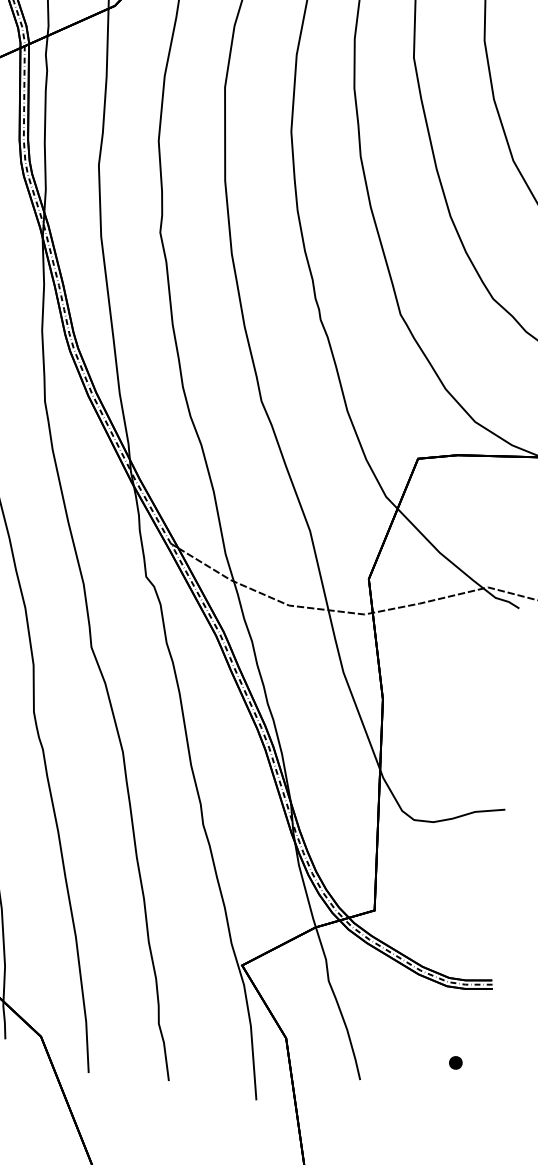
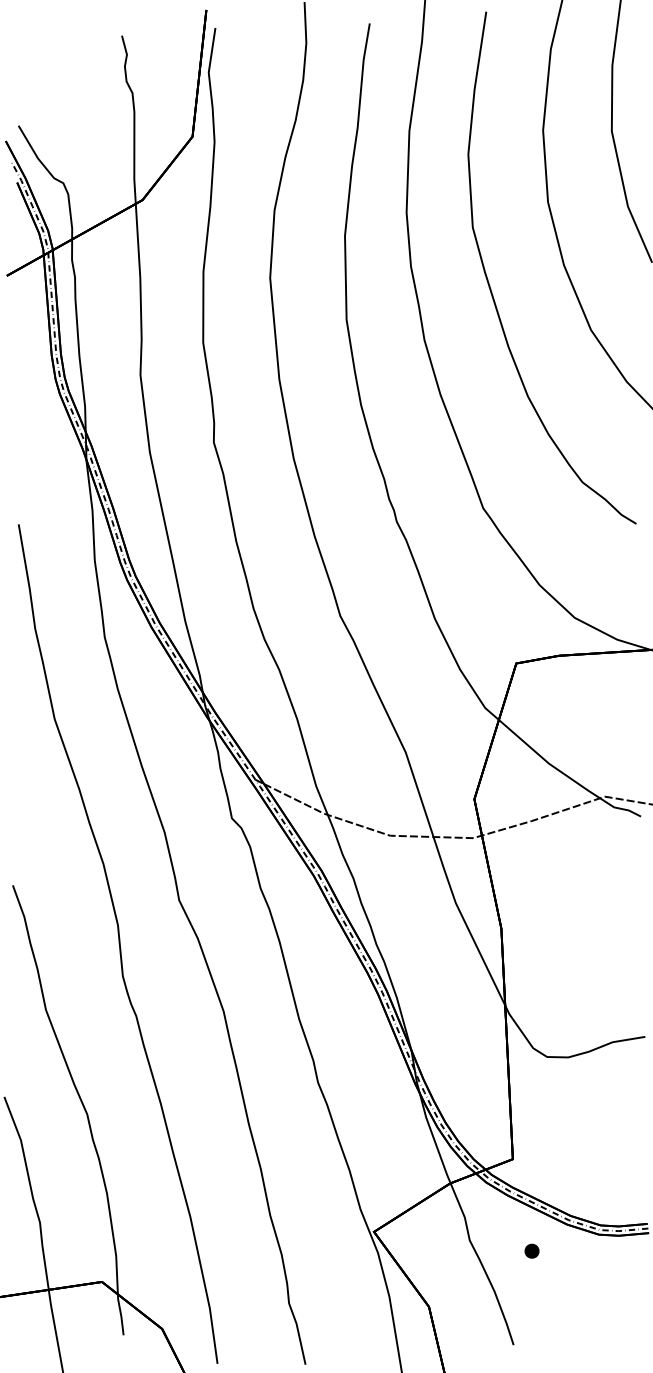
part: (455, 1062) -> (531, 1250), moved

